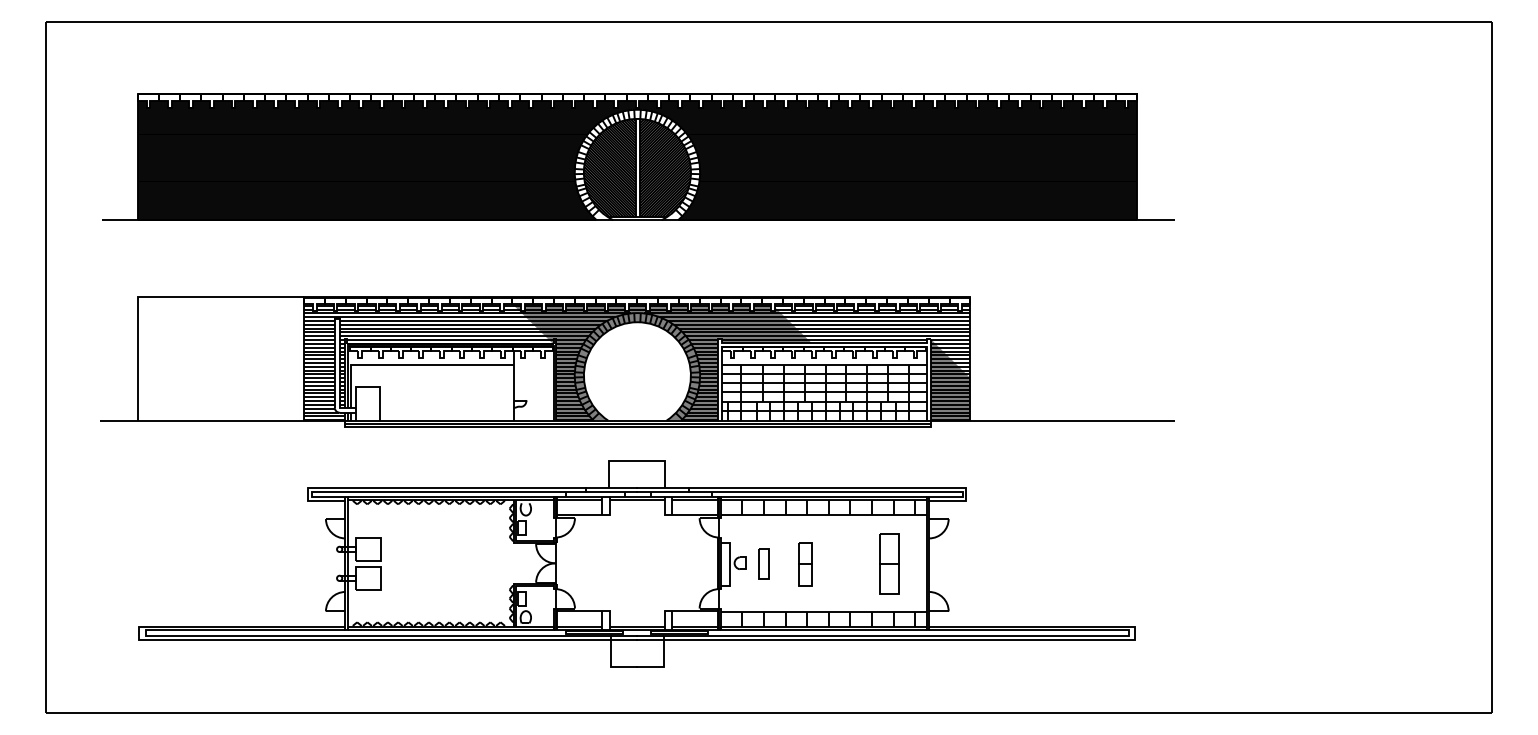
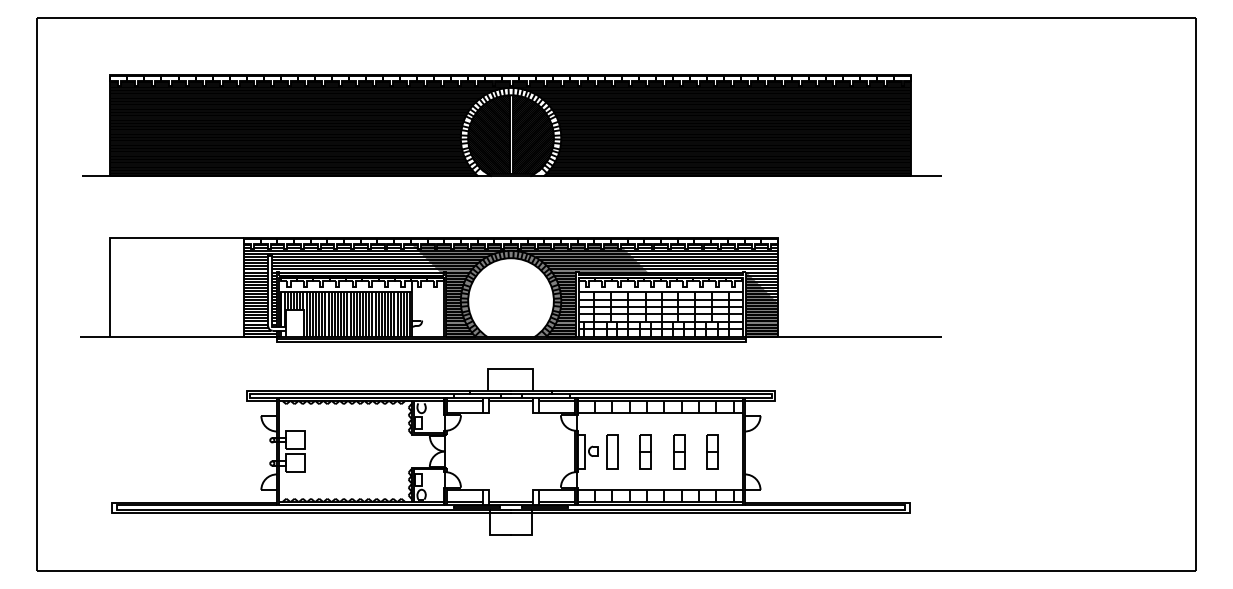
hatch: (430, 392) -> (345, 314), added
part: (764, 563) -> (612, 451), size x1.43
part: (847, 563) -> (679, 451), added
part: (888, 563) -> (712, 451), size x0.71

